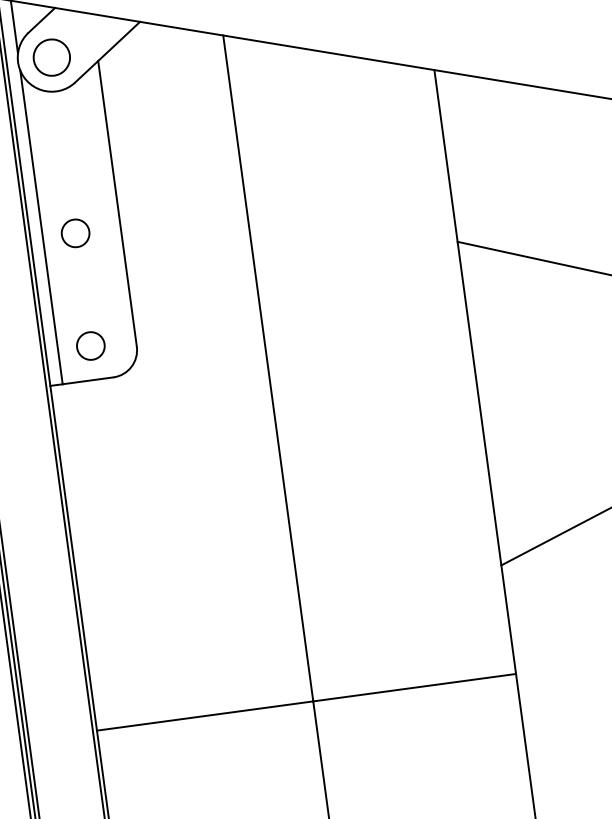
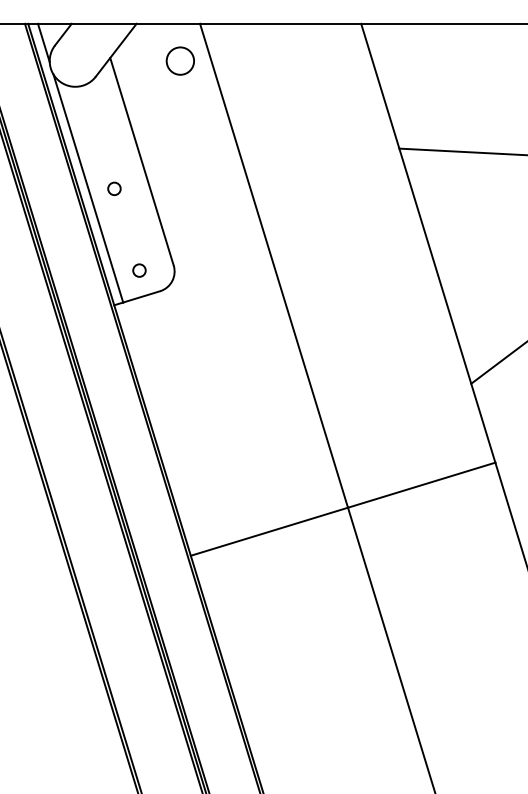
circle: (50, 56) -> (179, 60), moved
circle: (75, 232) -> (114, 188), size x0.6
circle: (90, 345) -> (139, 270), size x0.6

